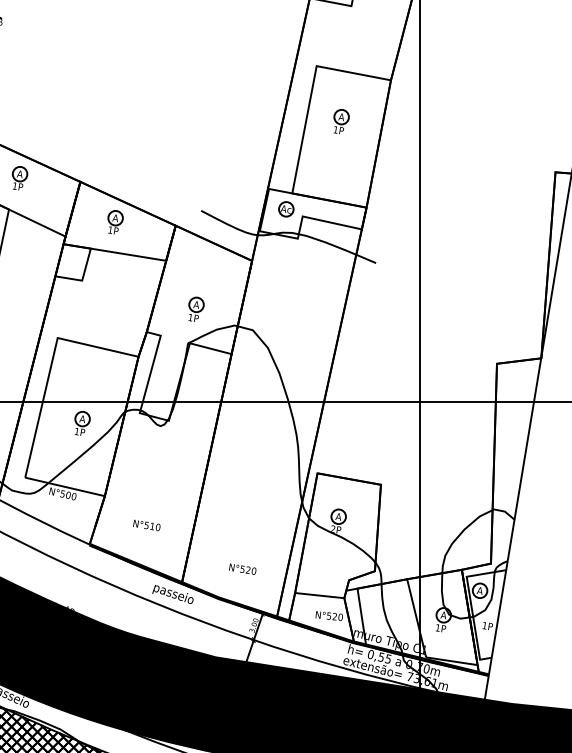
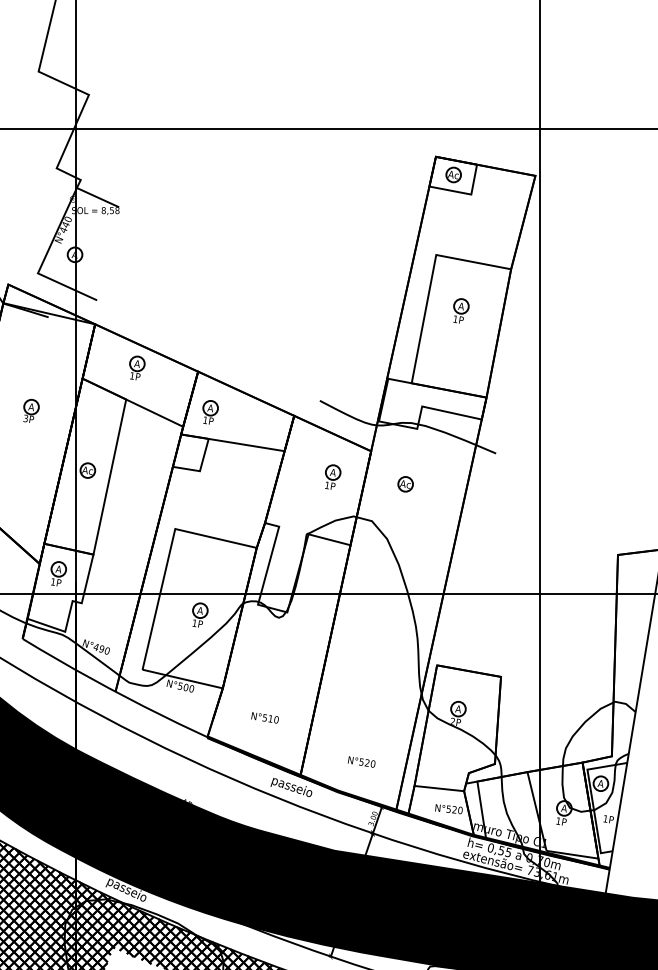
part: (286, 209) -> (405, 484), moved
part: (115, 222) -> (210, 412), moved
part: (196, 308) -> (333, 476), moved

